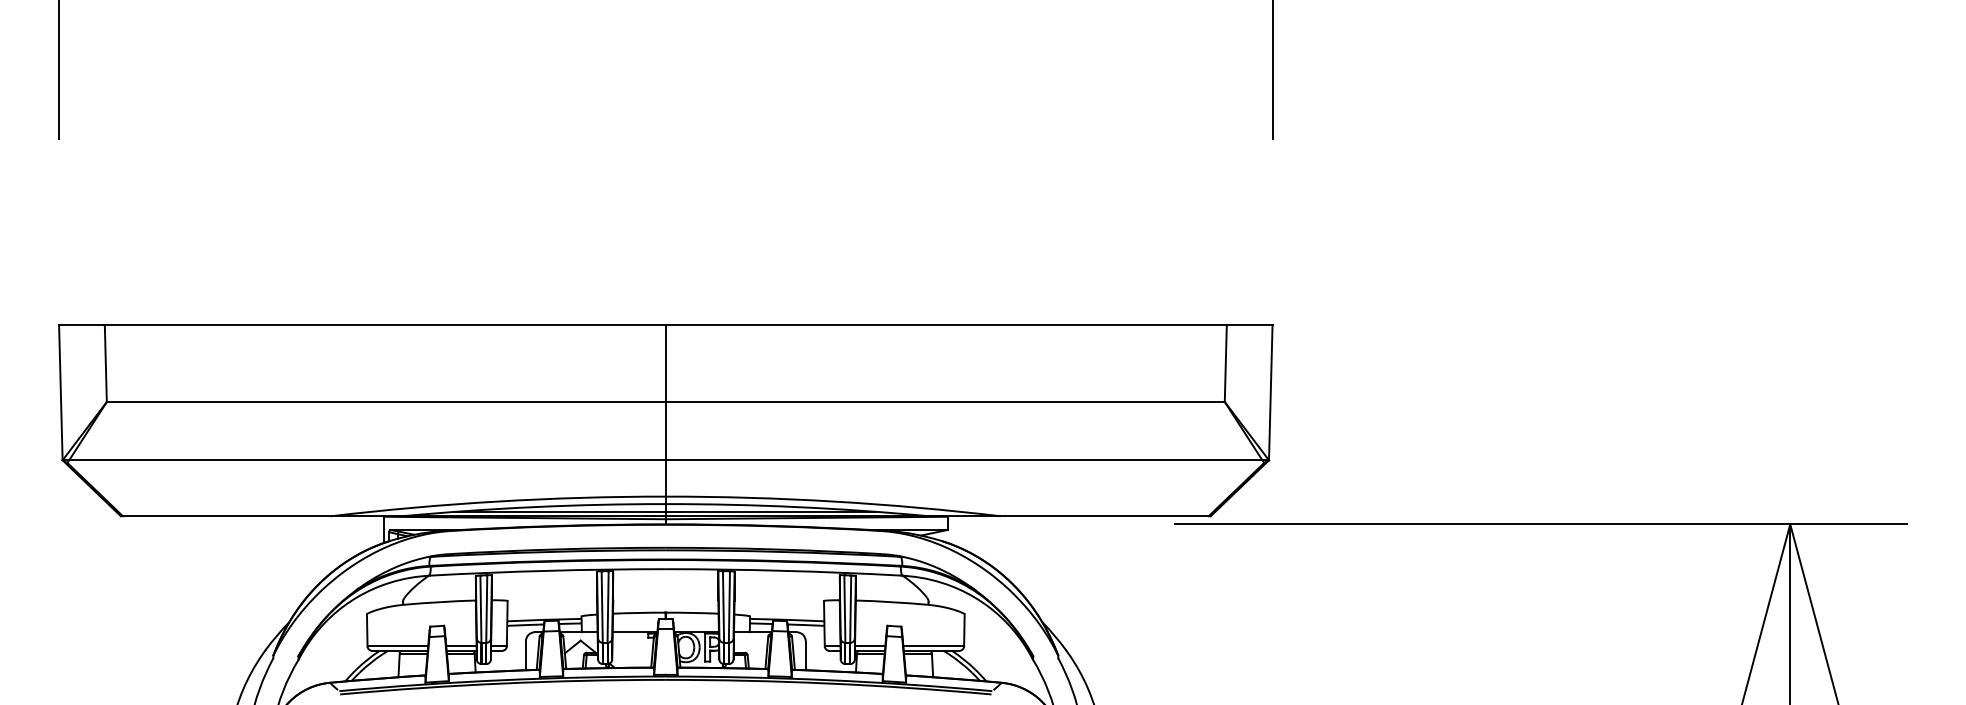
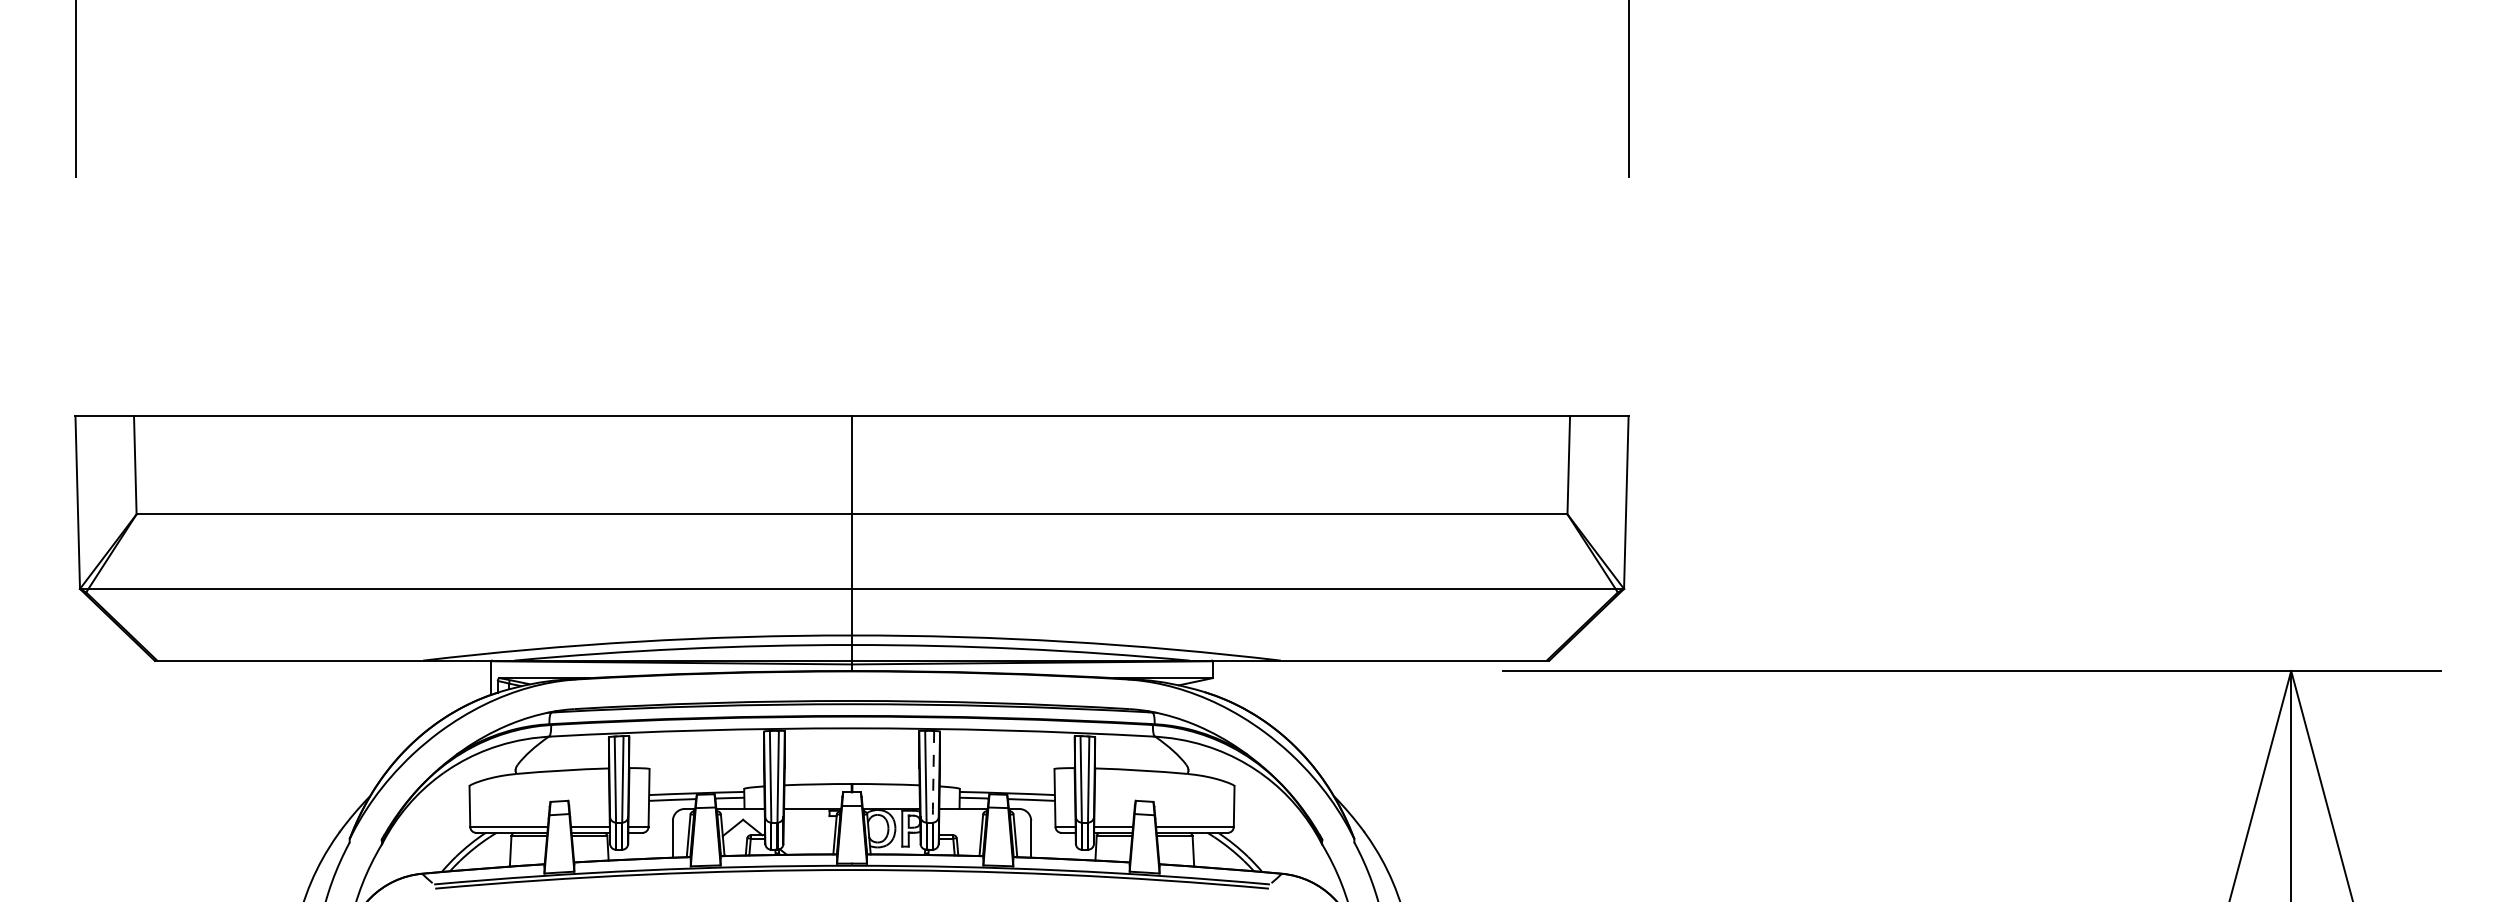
line: (665, 511) -> (851, 654), removed
line: (729, 607) -> (933, 777), solid -> dashed

